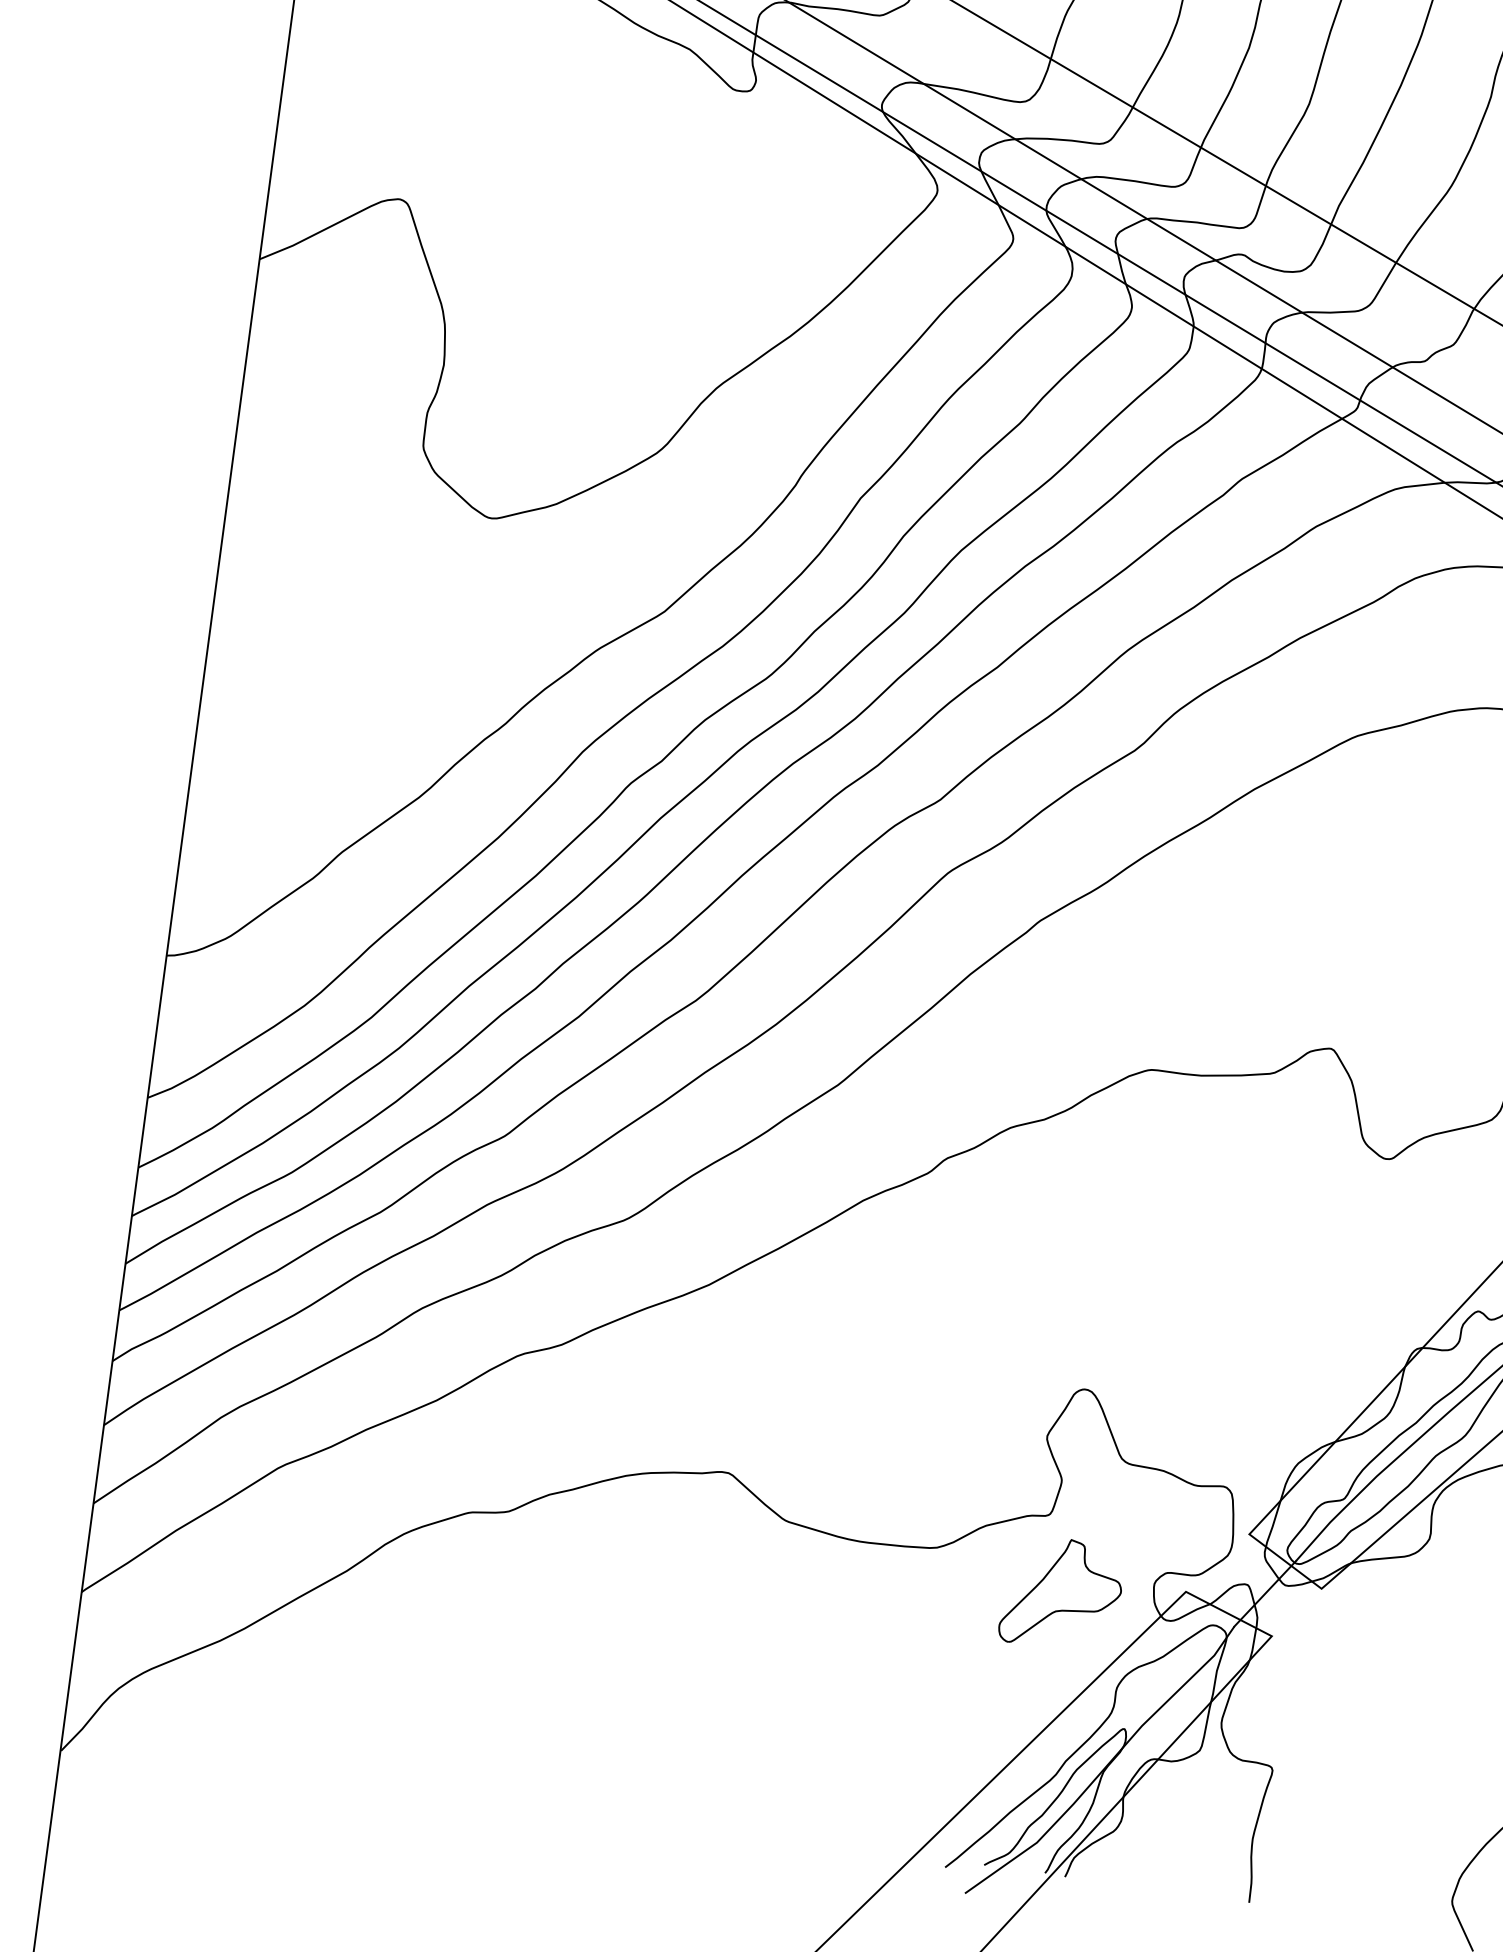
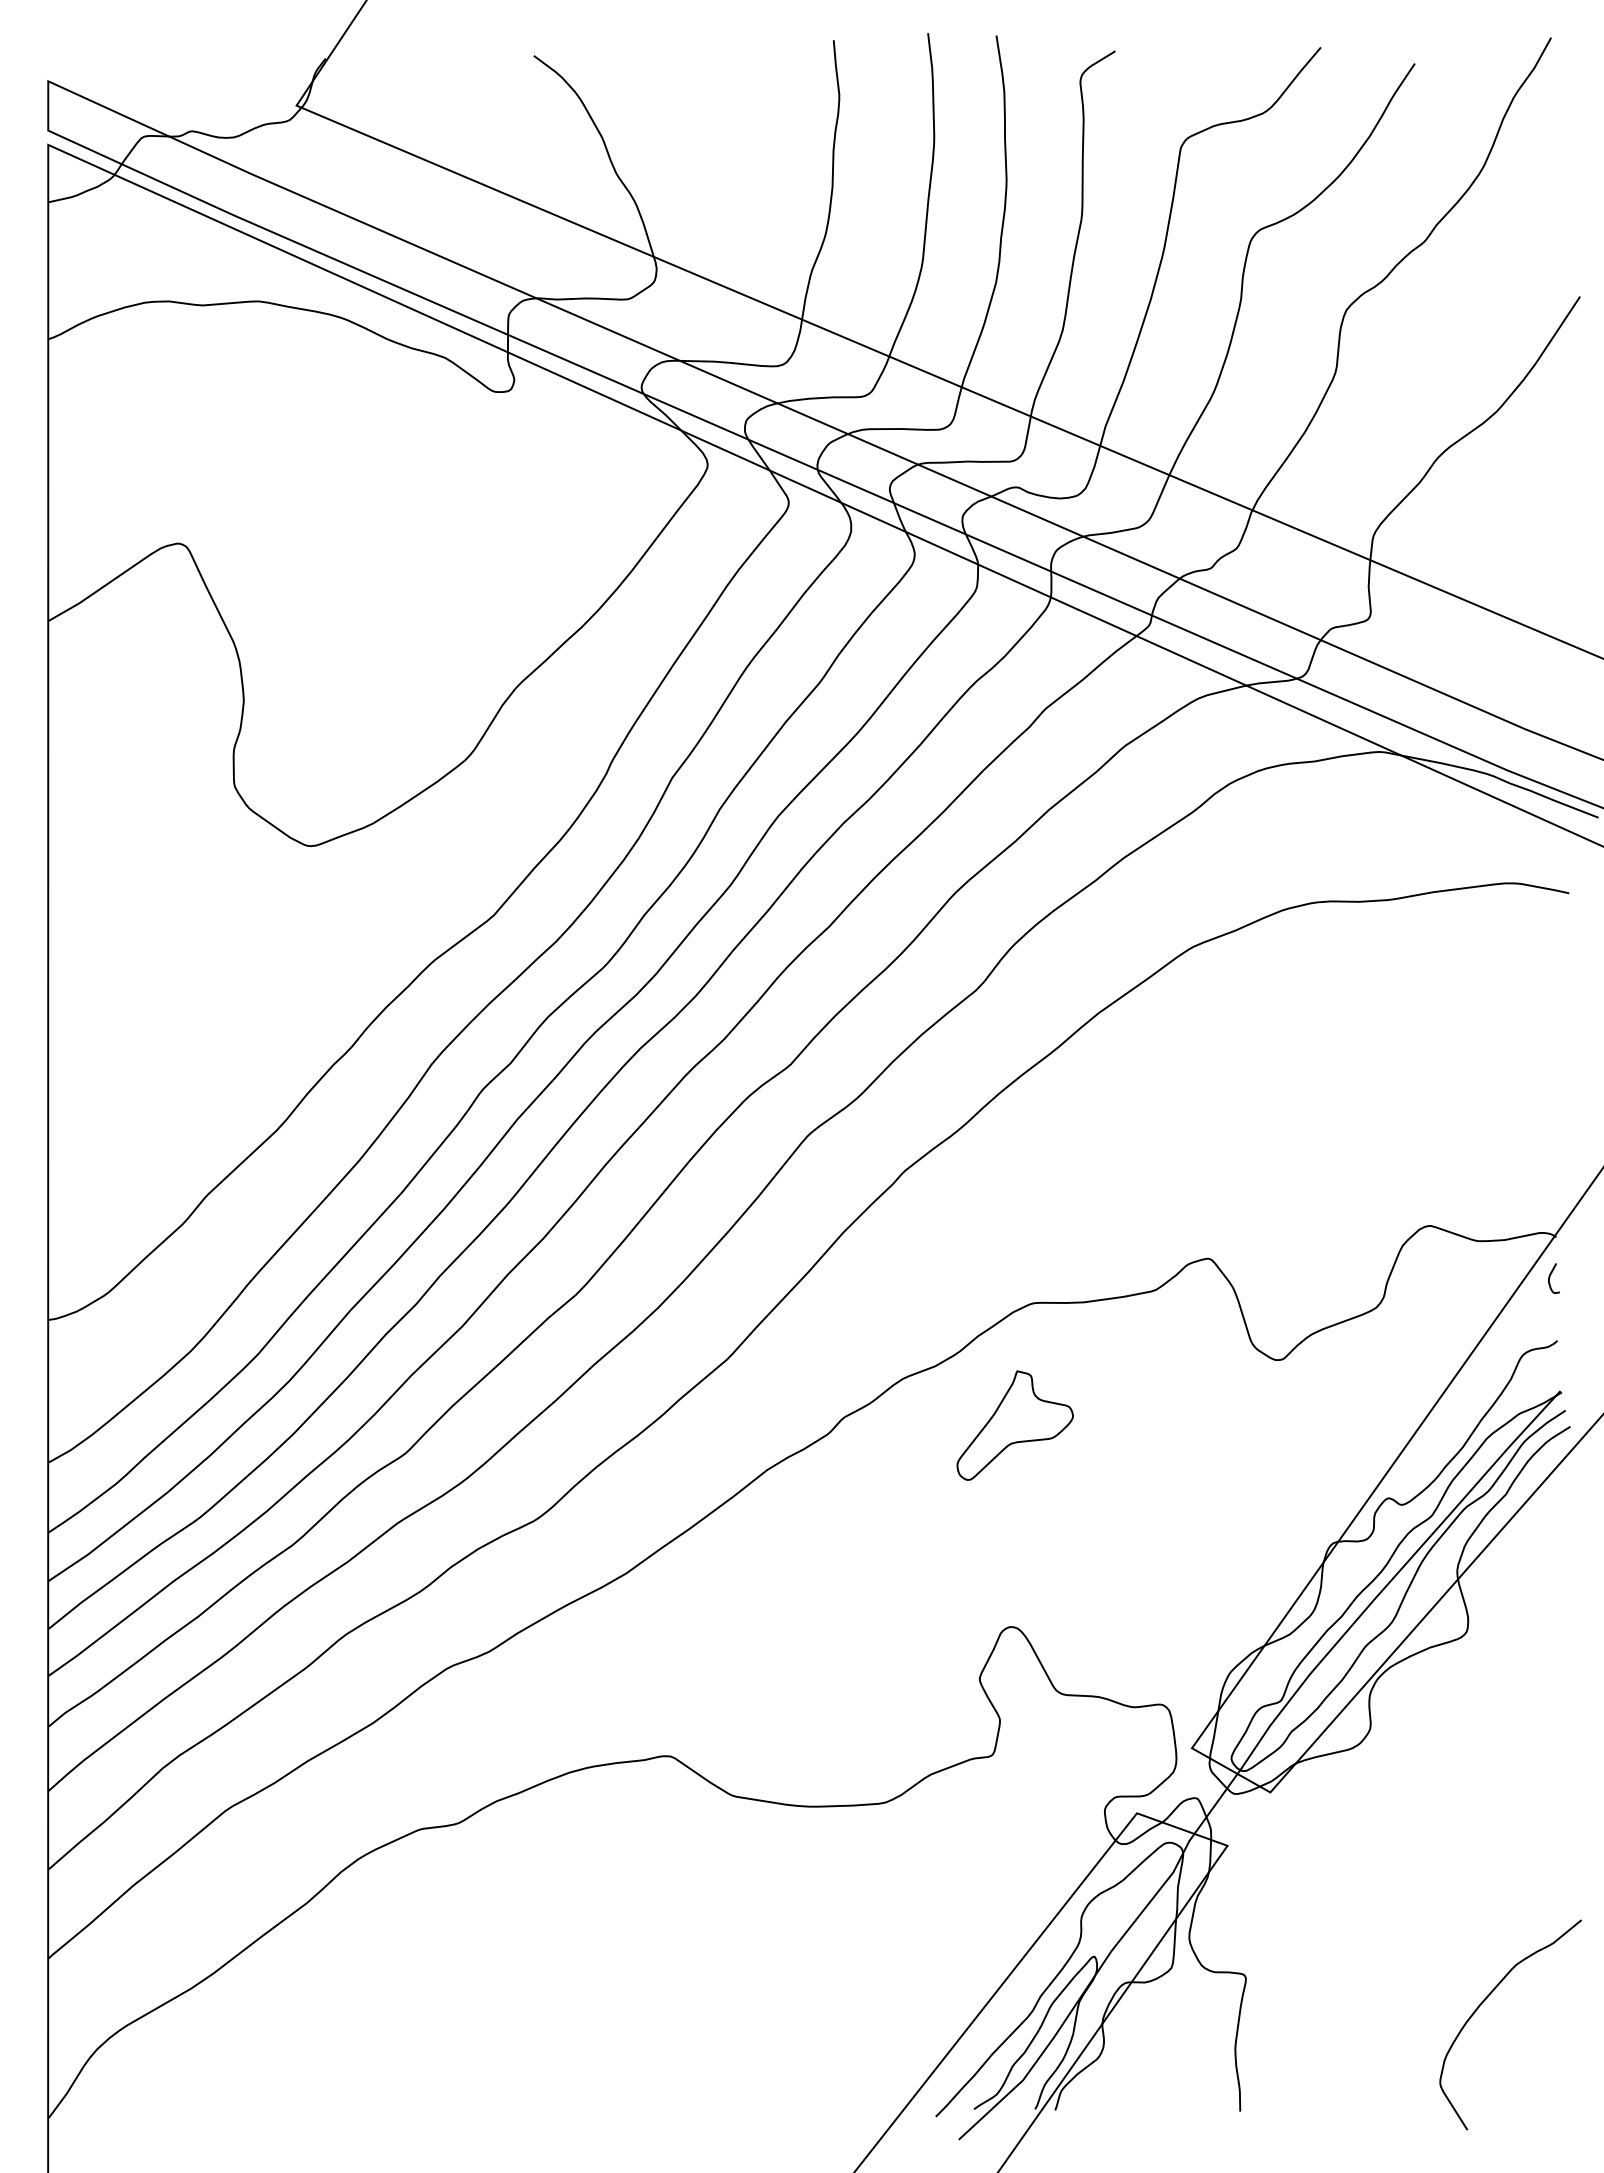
part: (1061, 1593) -> (1014, 1425), moved

